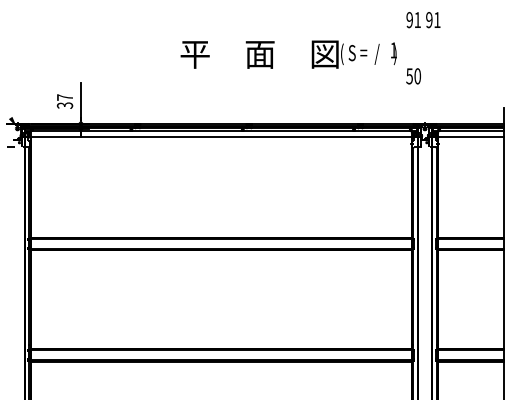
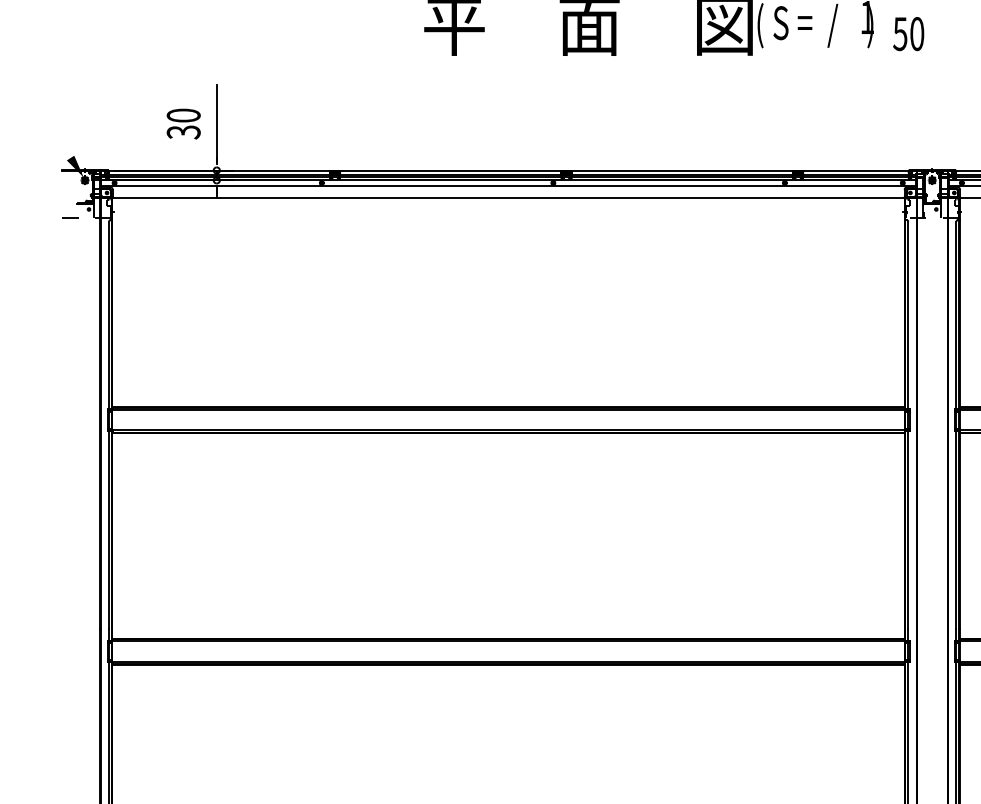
text: (413, 76) -> (908, 34), moved
text: (64, 97) -> (182, 115), 37 -> 30

